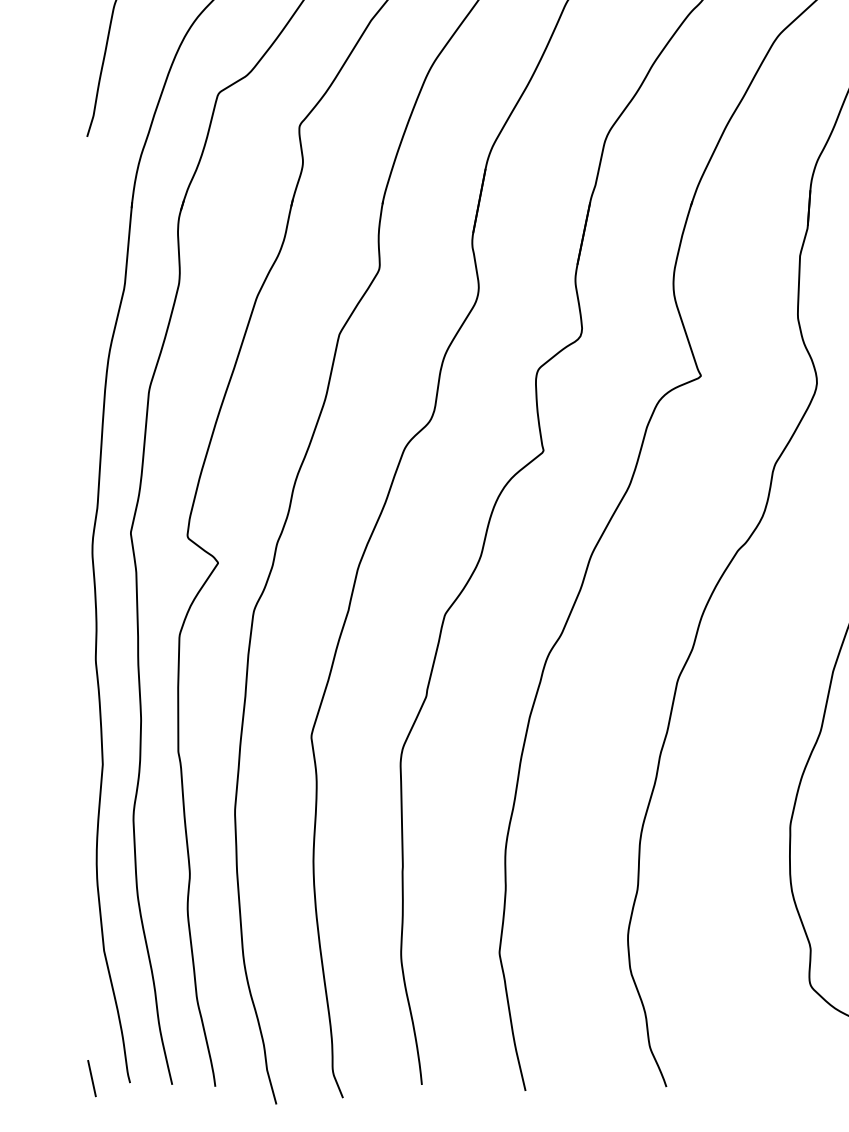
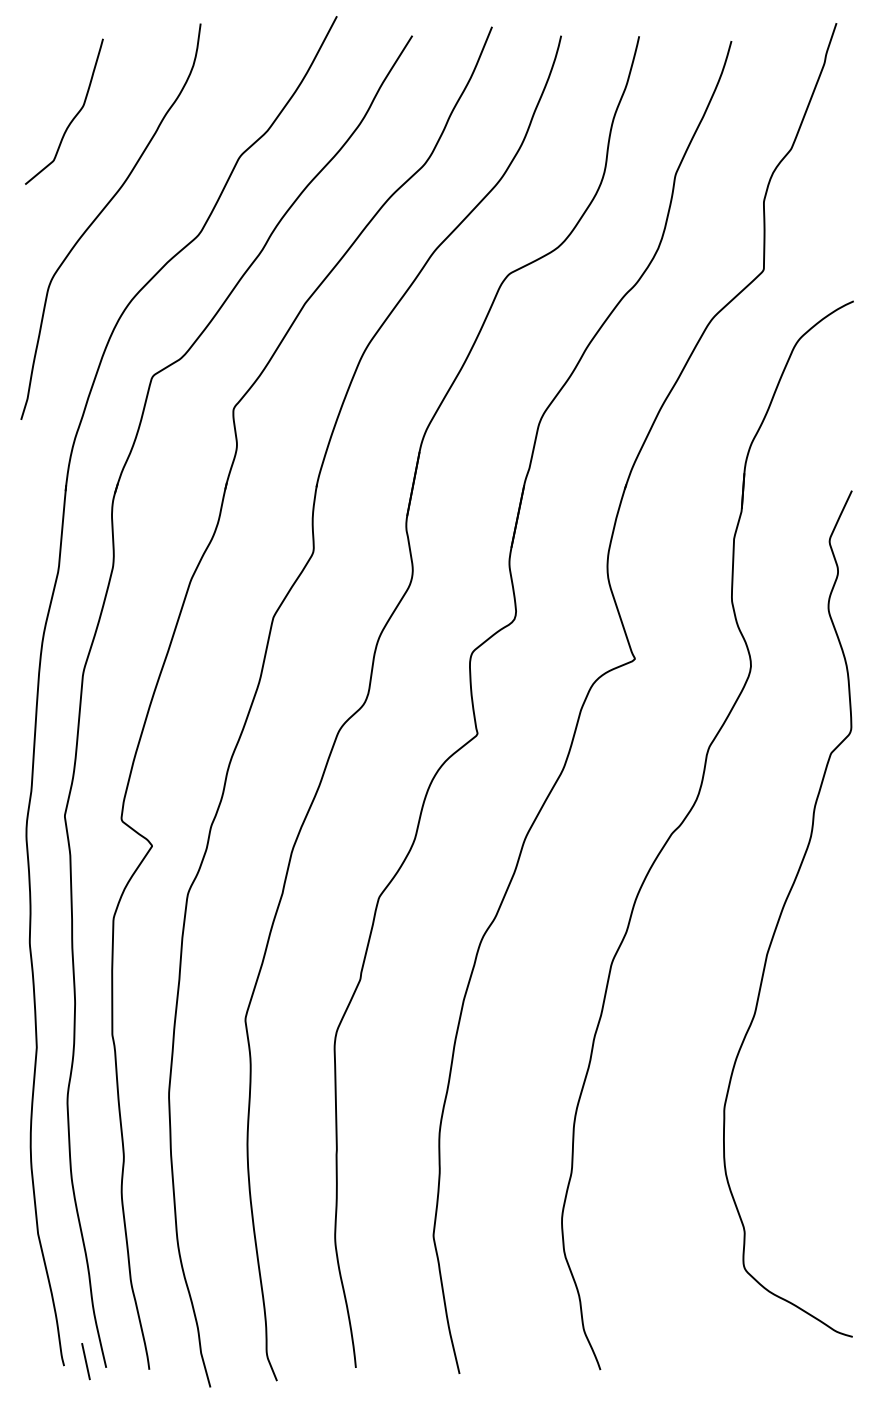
line: (91, 1078) -> (85, 1361), moved

